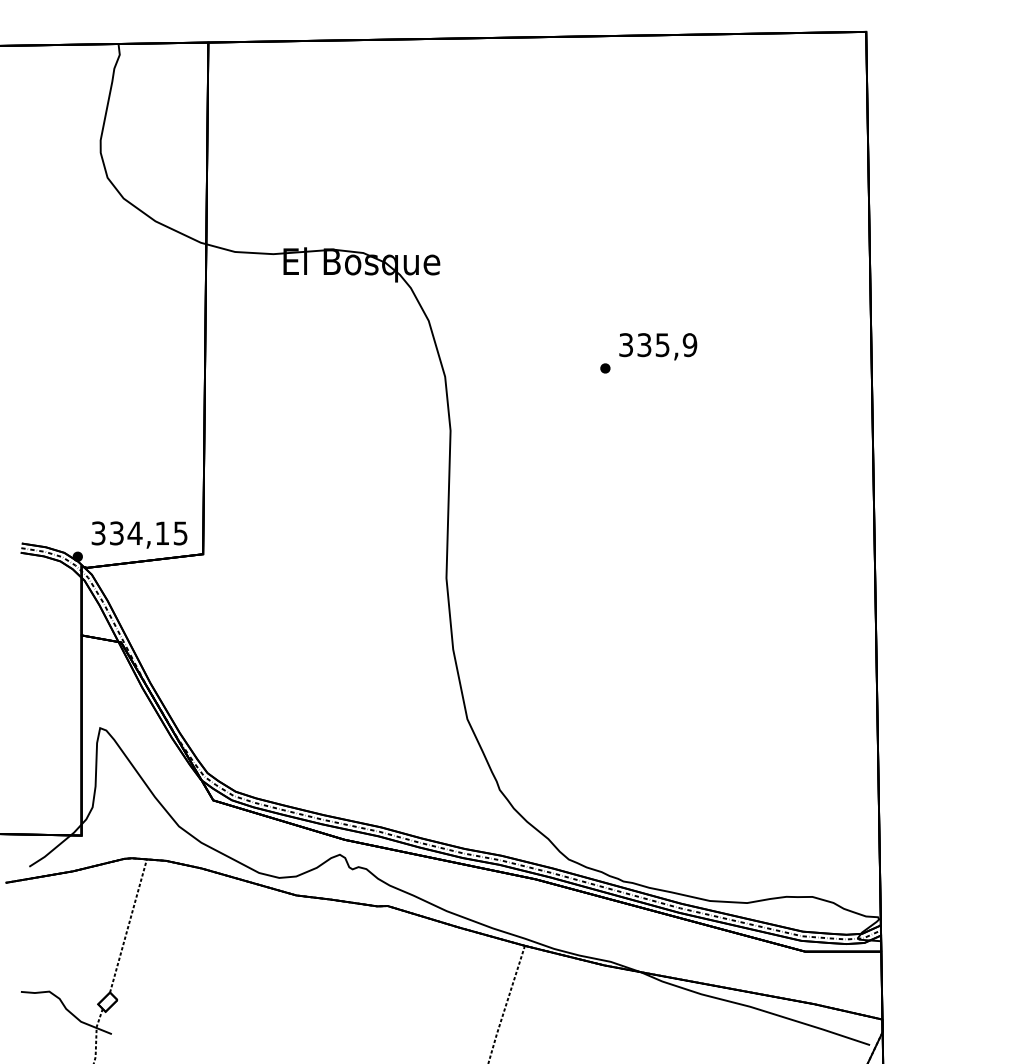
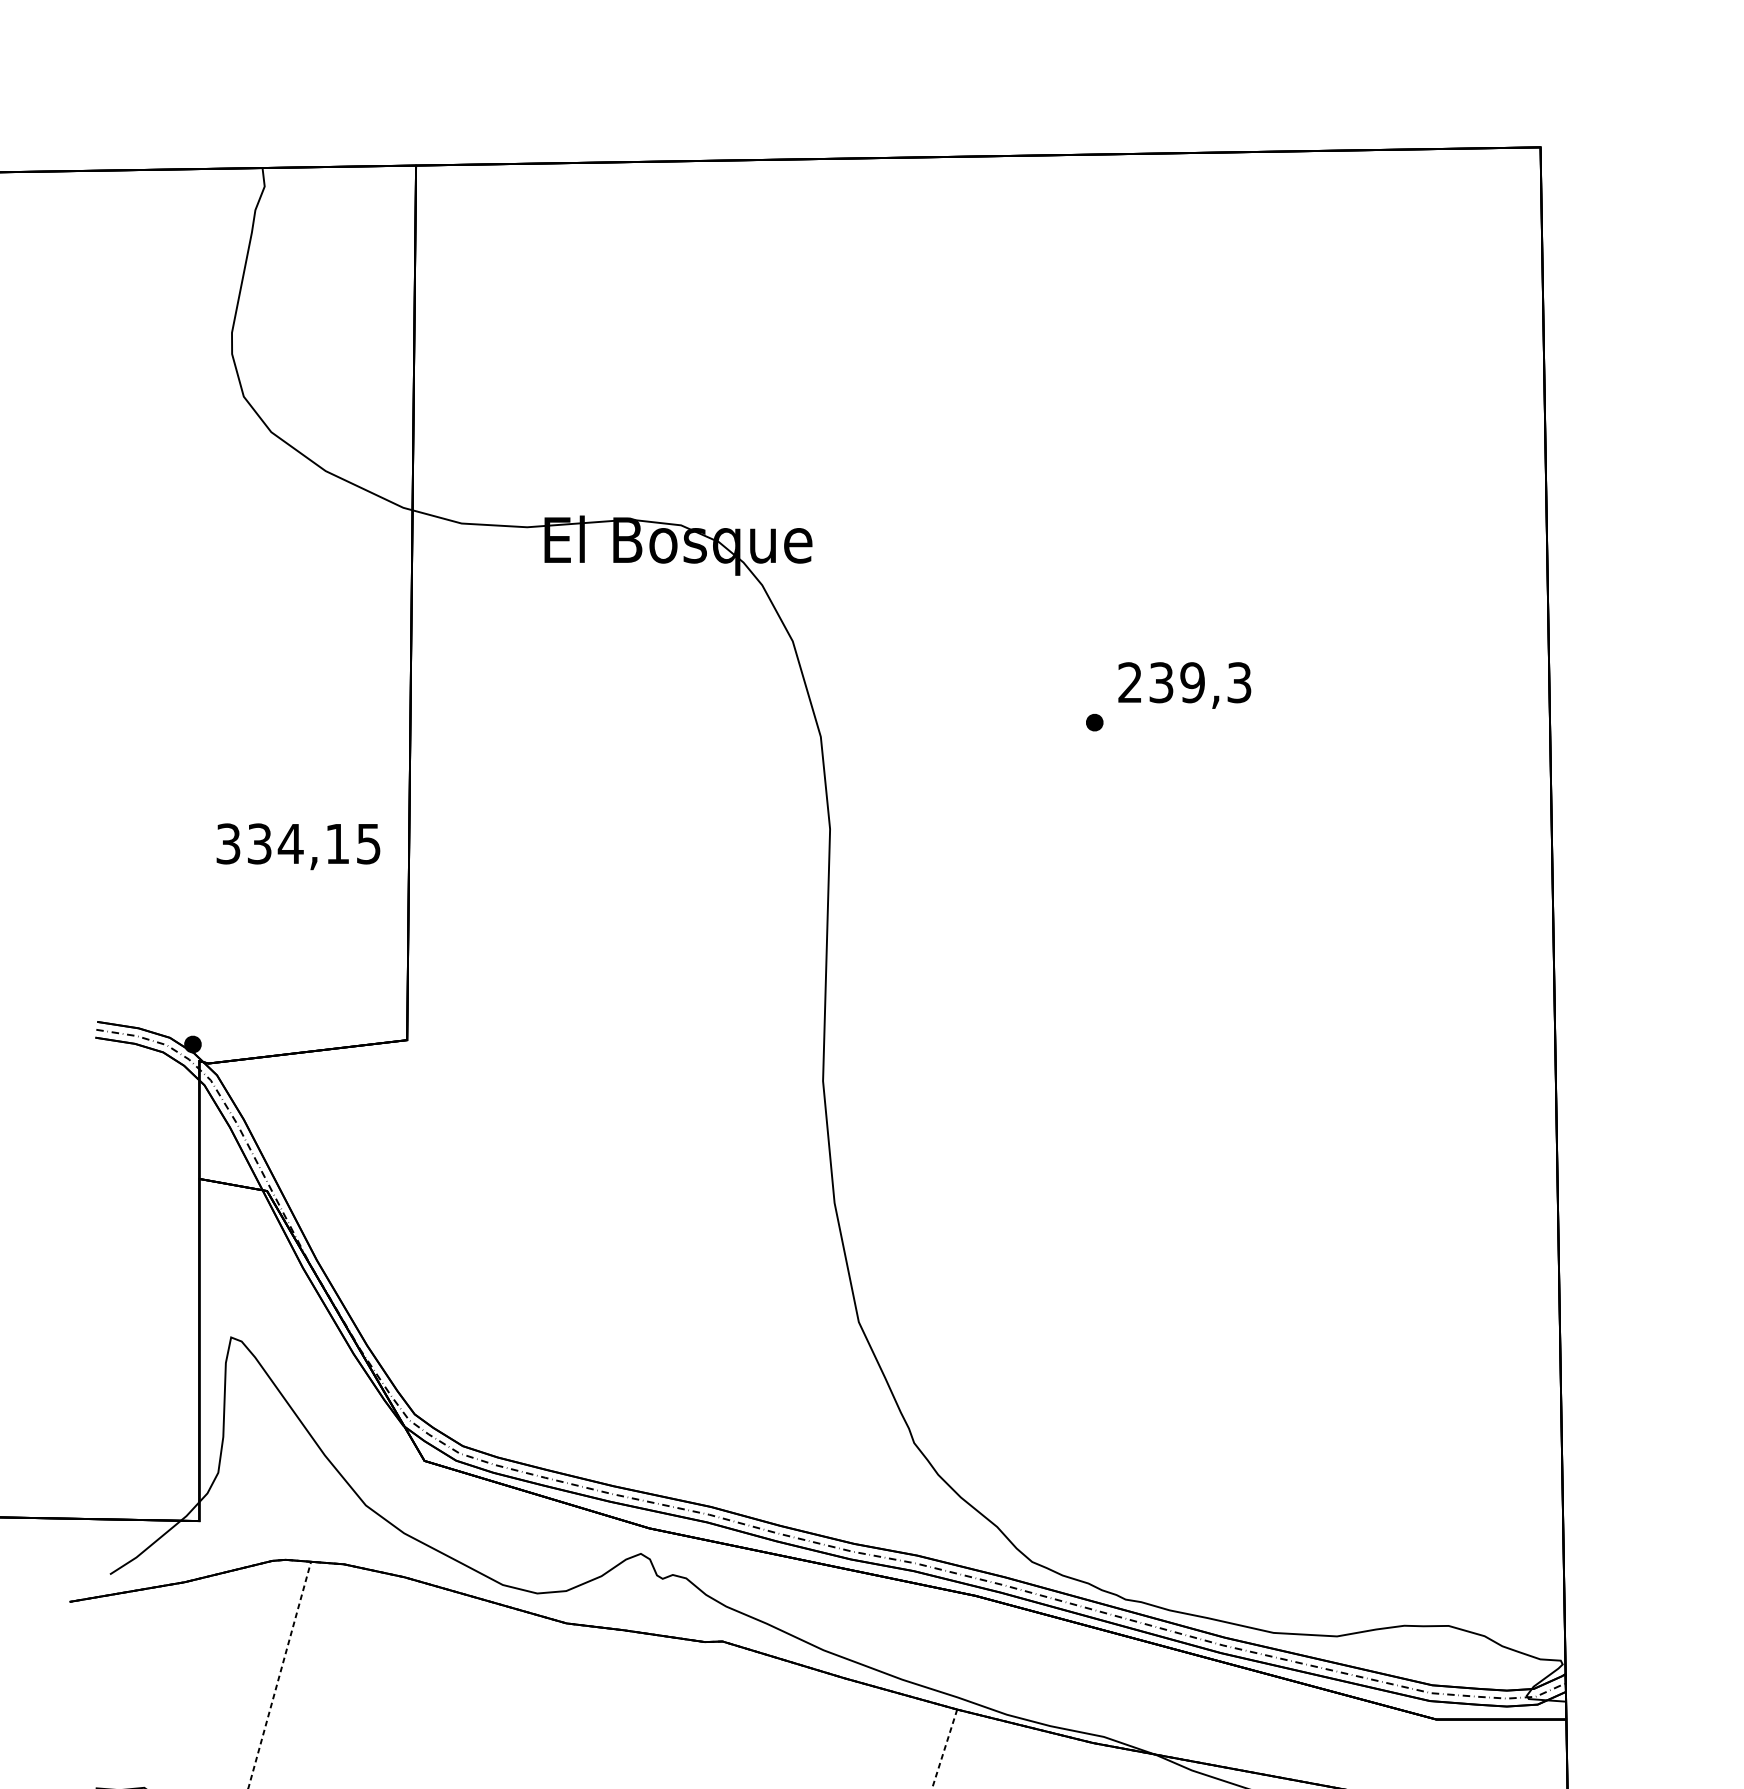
text: (658, 345) -> (1185, 683), 335,9 -> 239,3
text: (139, 534) -> (298, 845), moved

